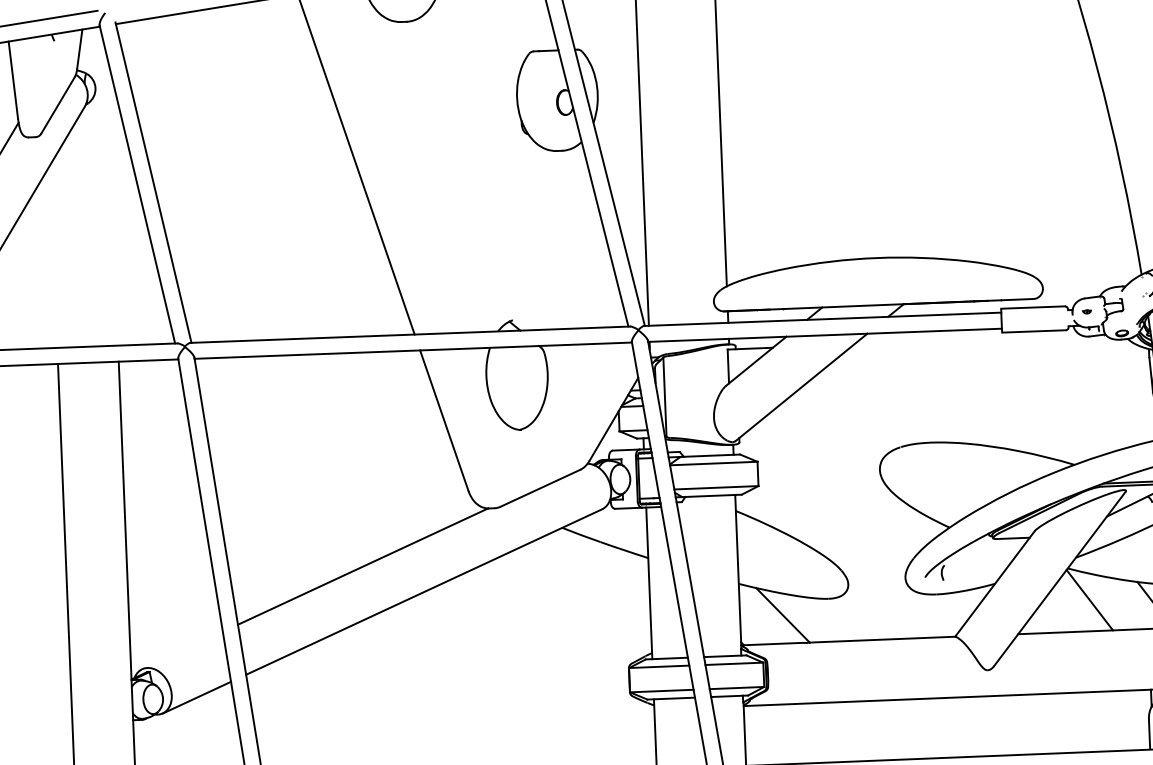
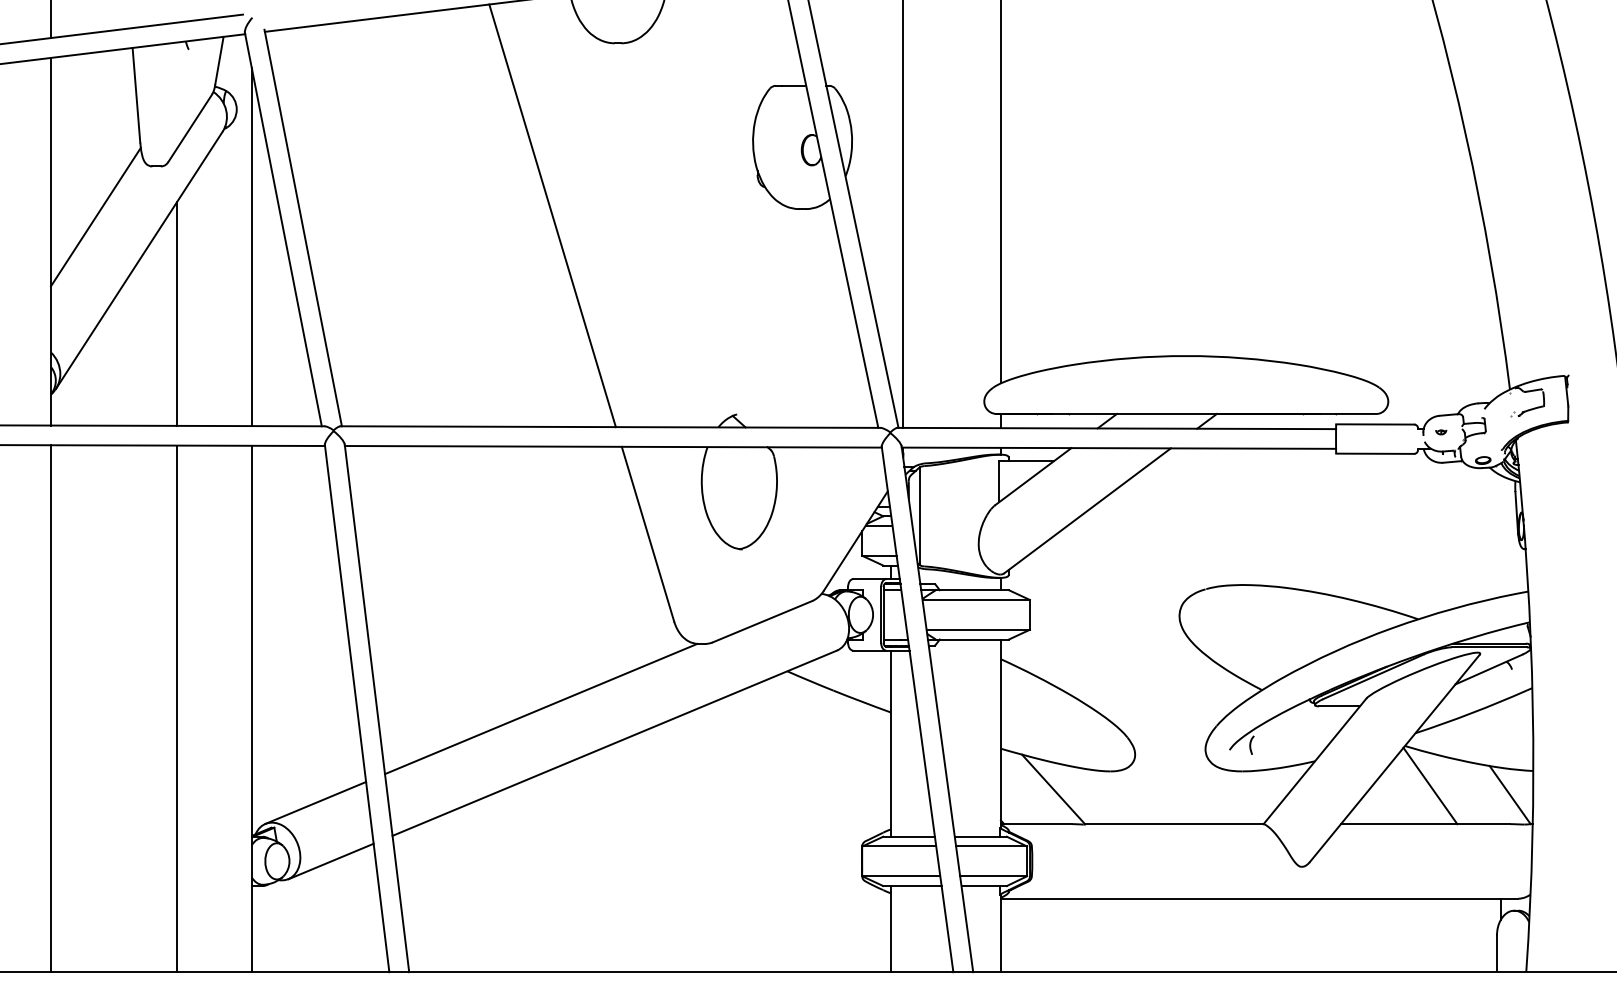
line: (111, 199) -> (251, 246), added
line: (53, 256) -> (177, 313), added
line: (182, 650) -> (315, 802), added

